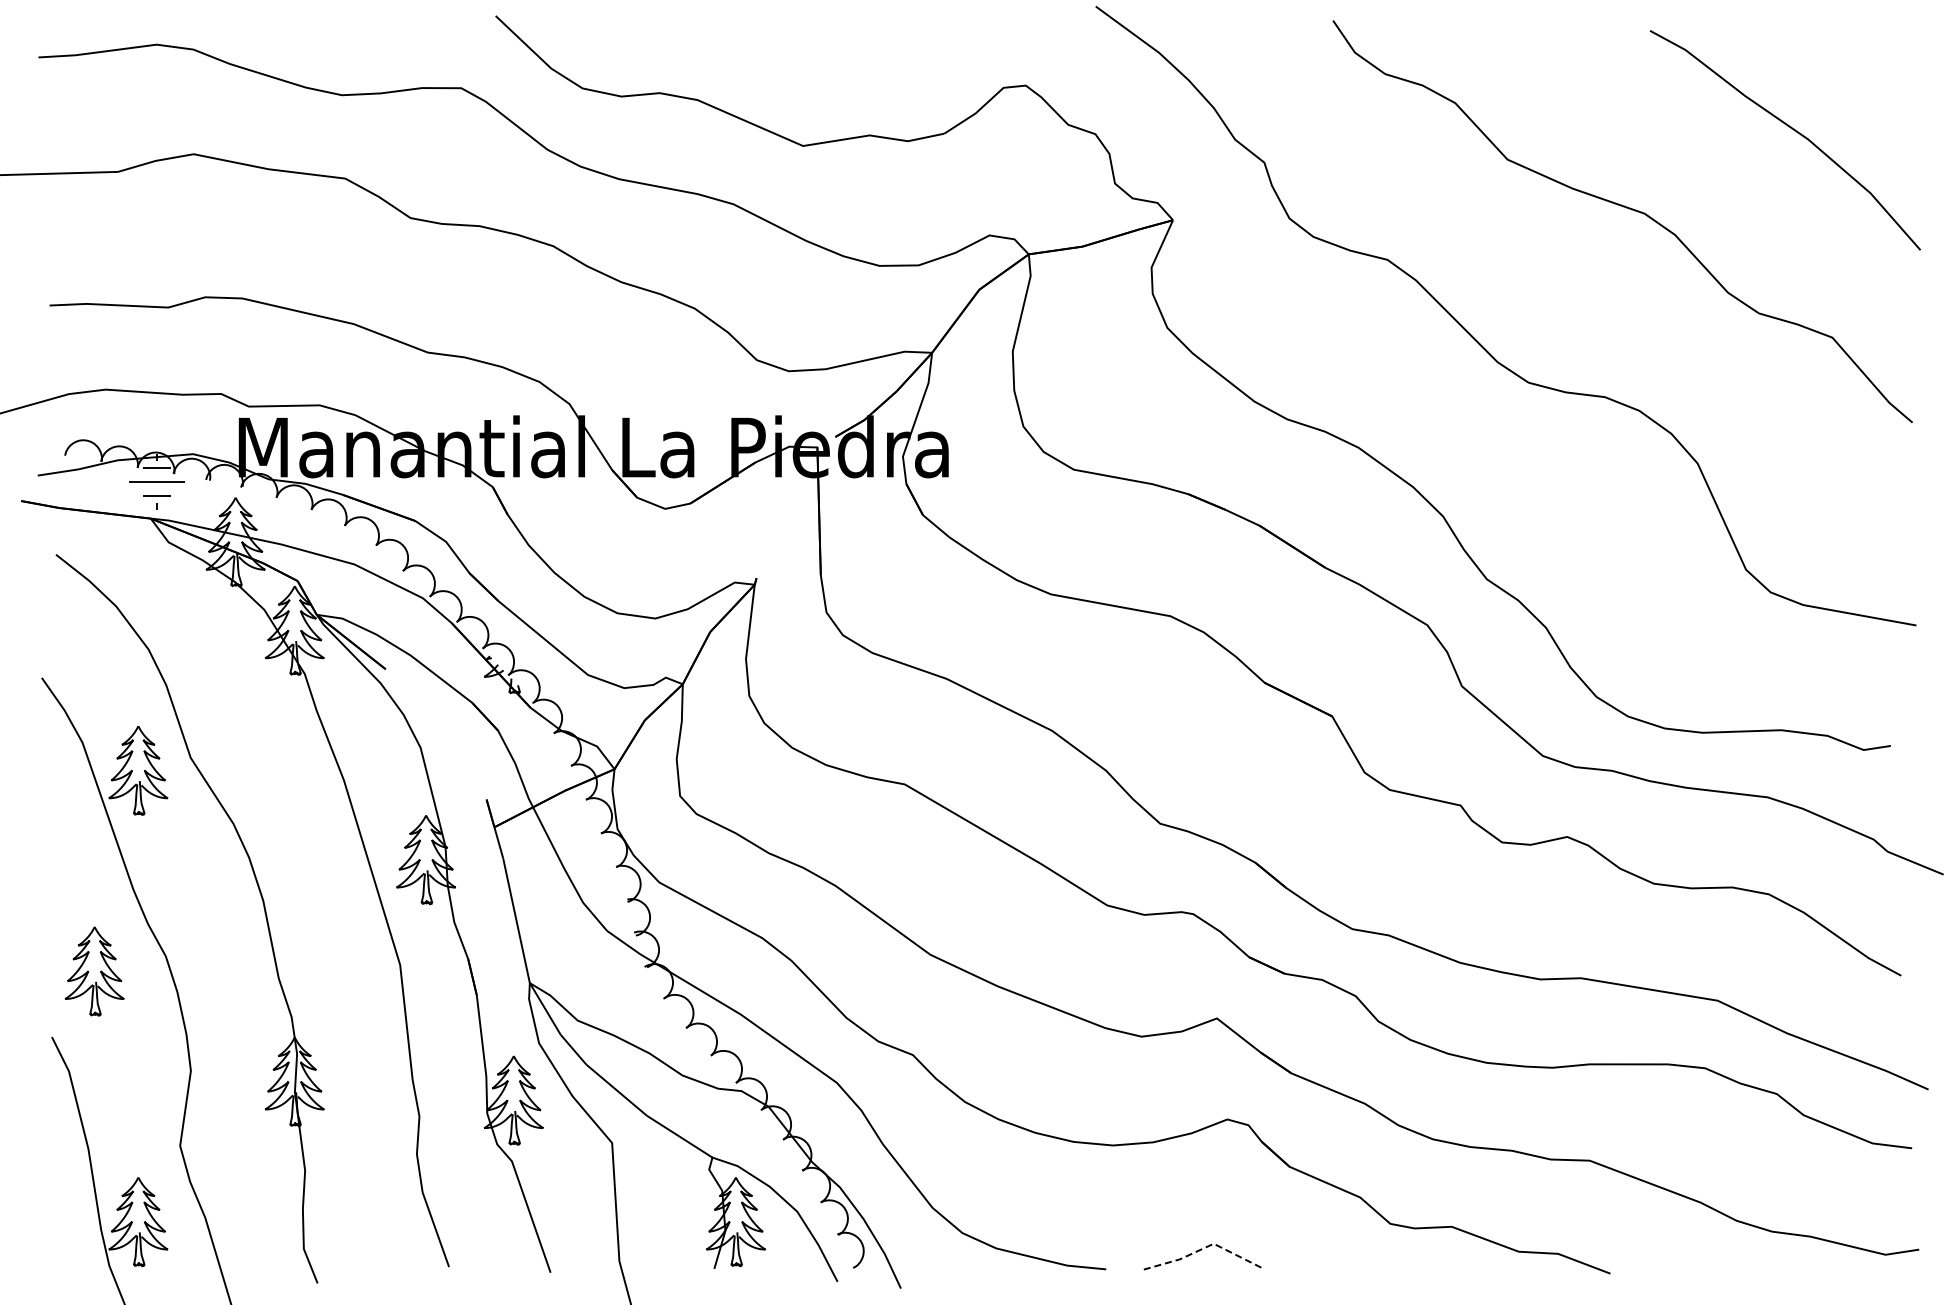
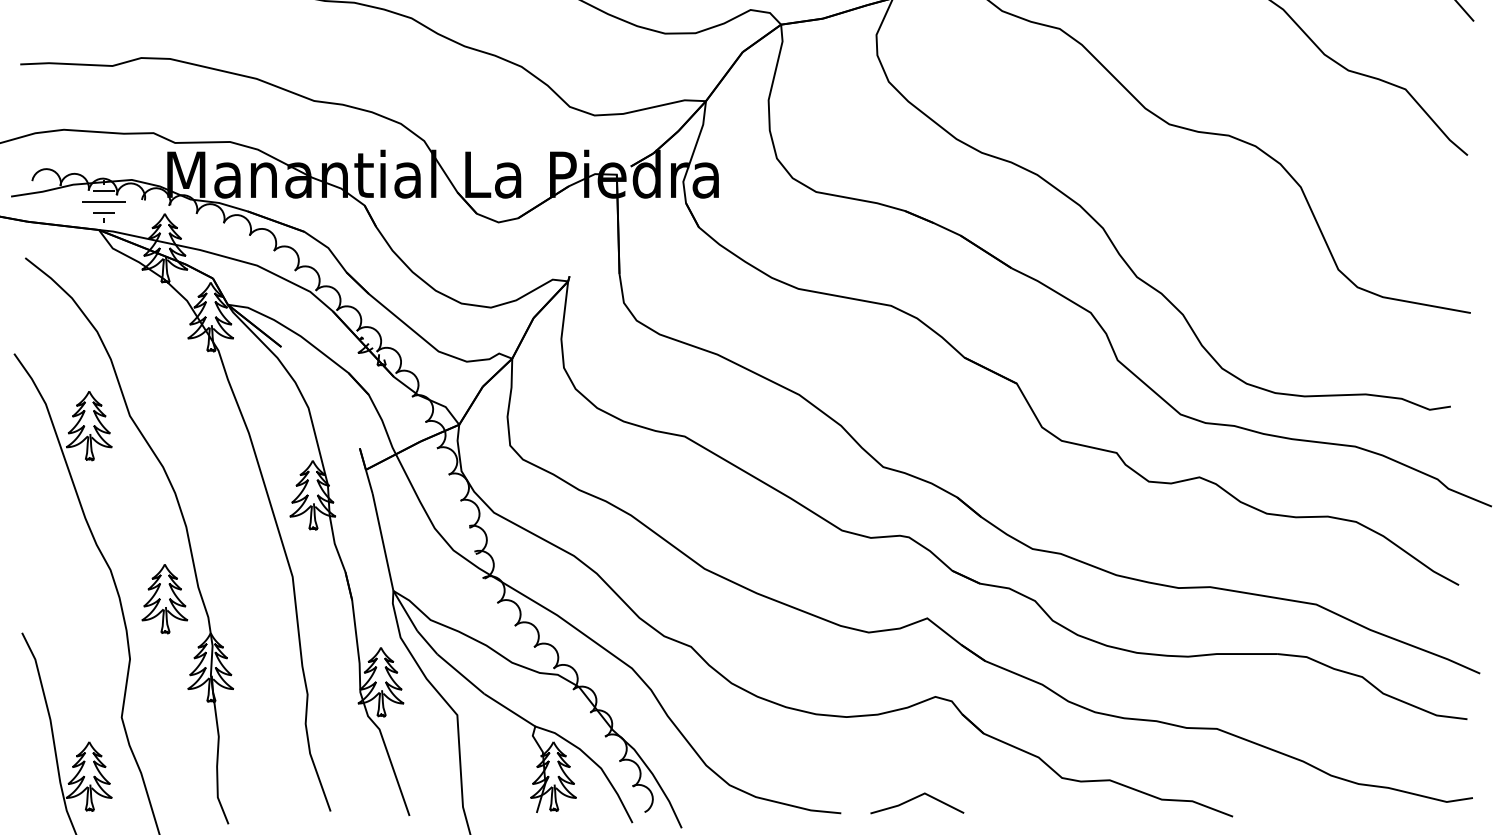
part: (94, 971) -> (164, 598), moved
line: (1205, 1247) -> (918, 796), dashed -> solid

